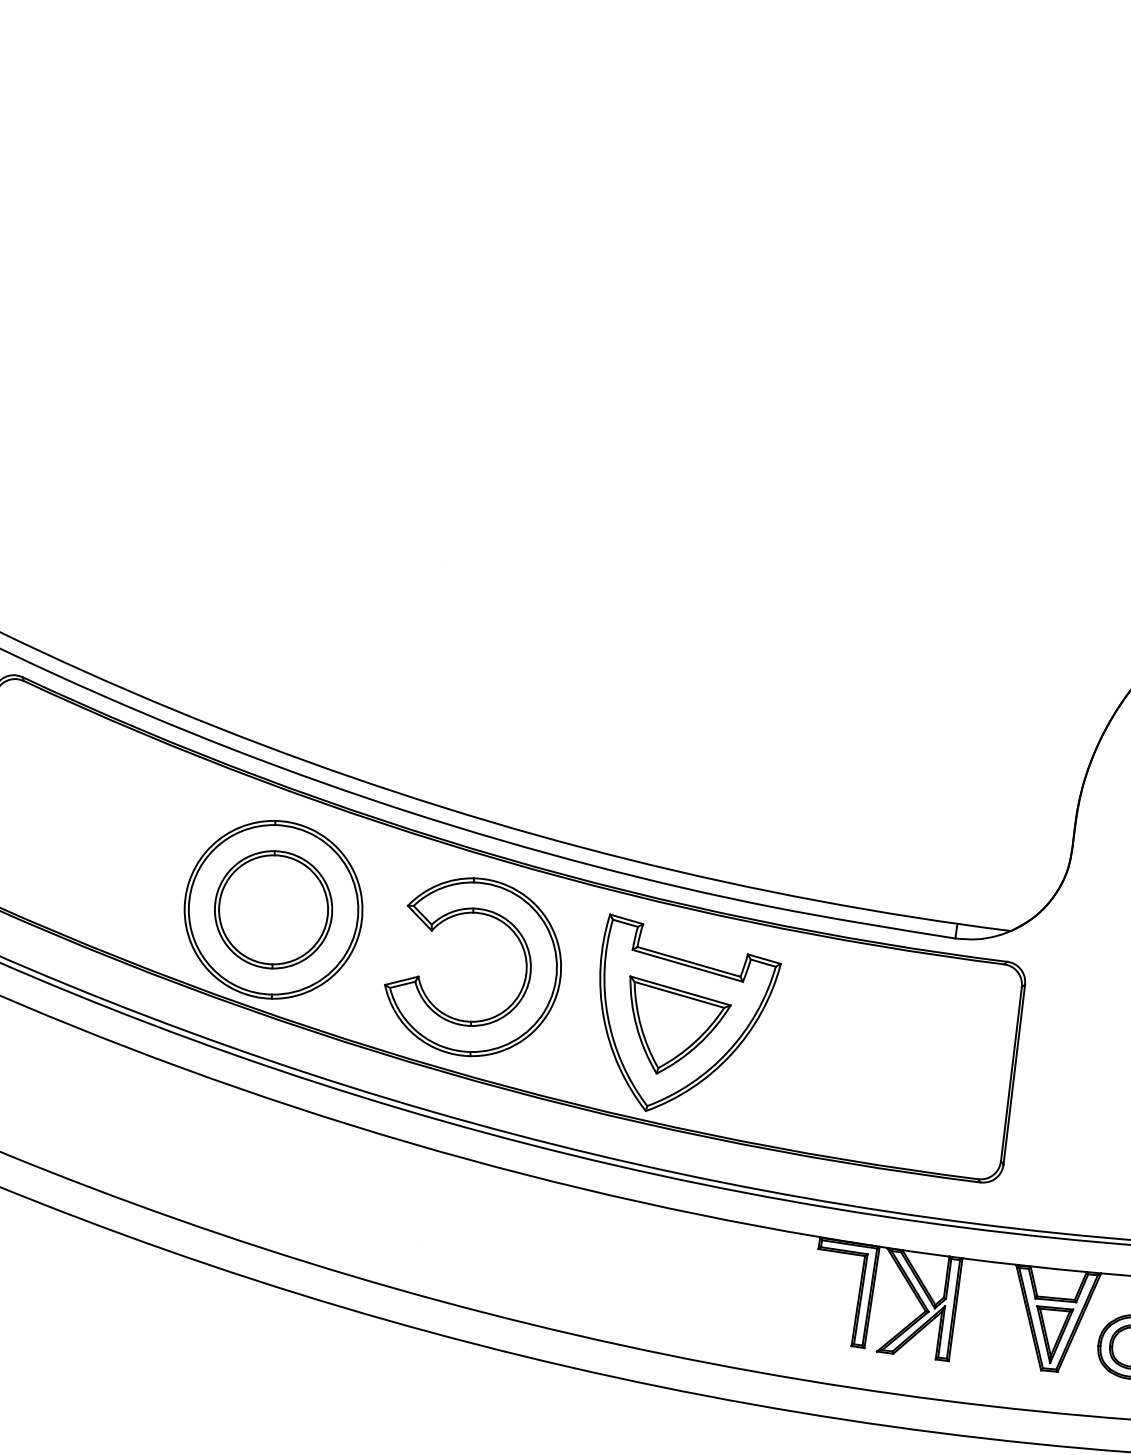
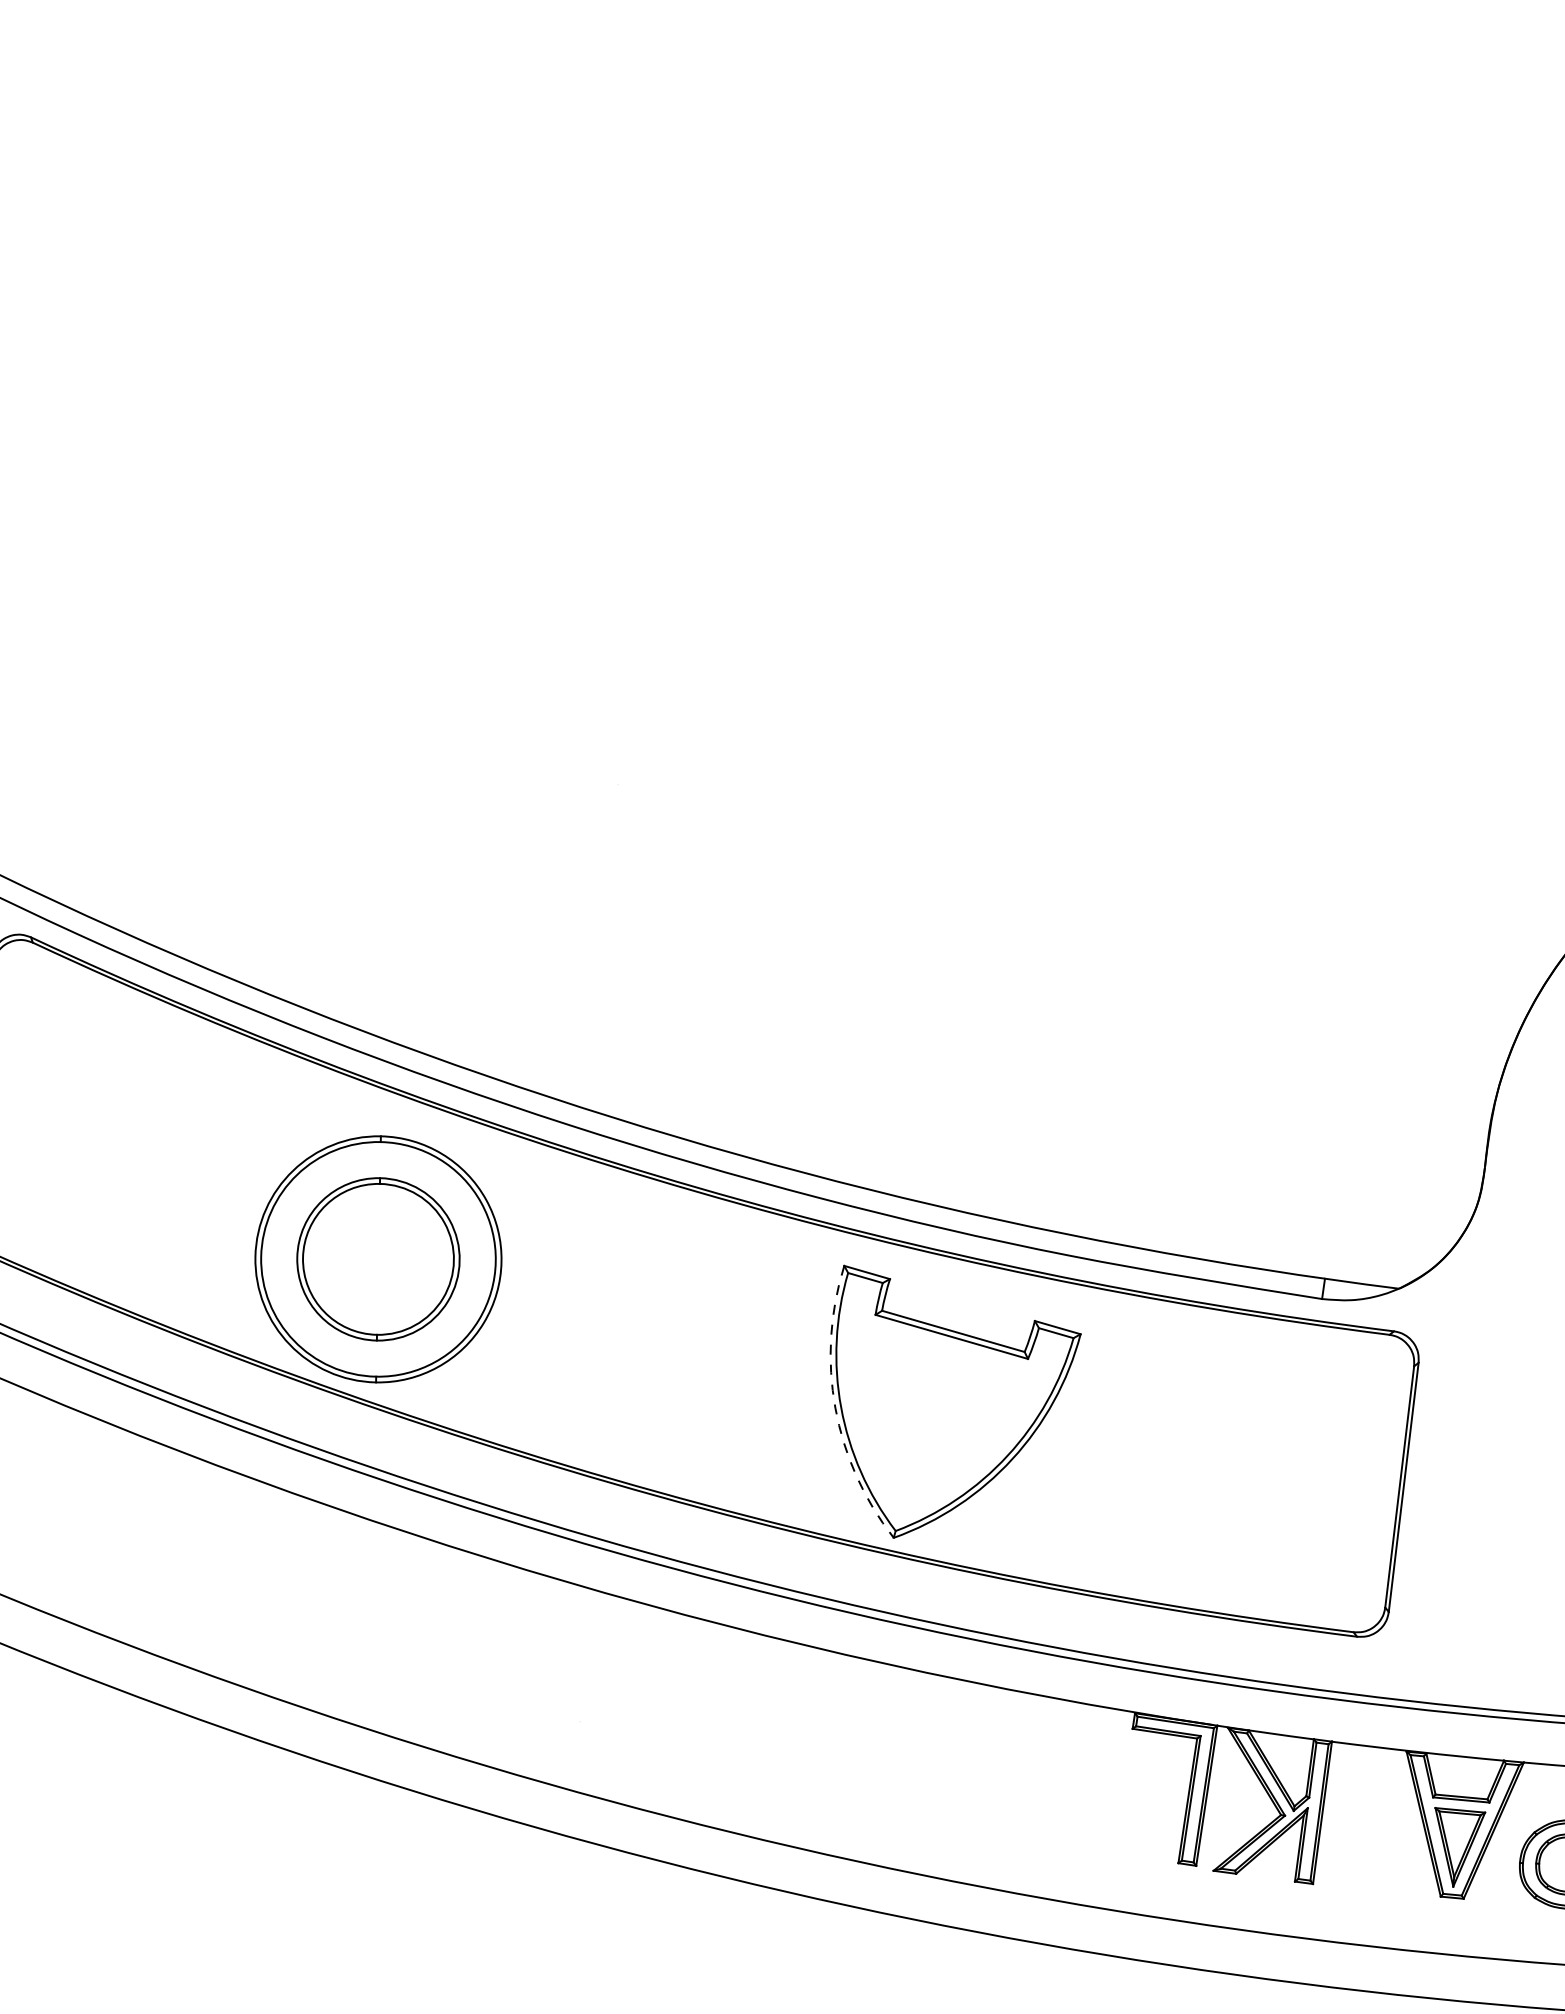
part: (525, 967) -> (727, 1338), removed
arc: (603, 1017) -> (835, 1408), solid -> dashed
part: (680, 1024) -> (941, 1418), removed

